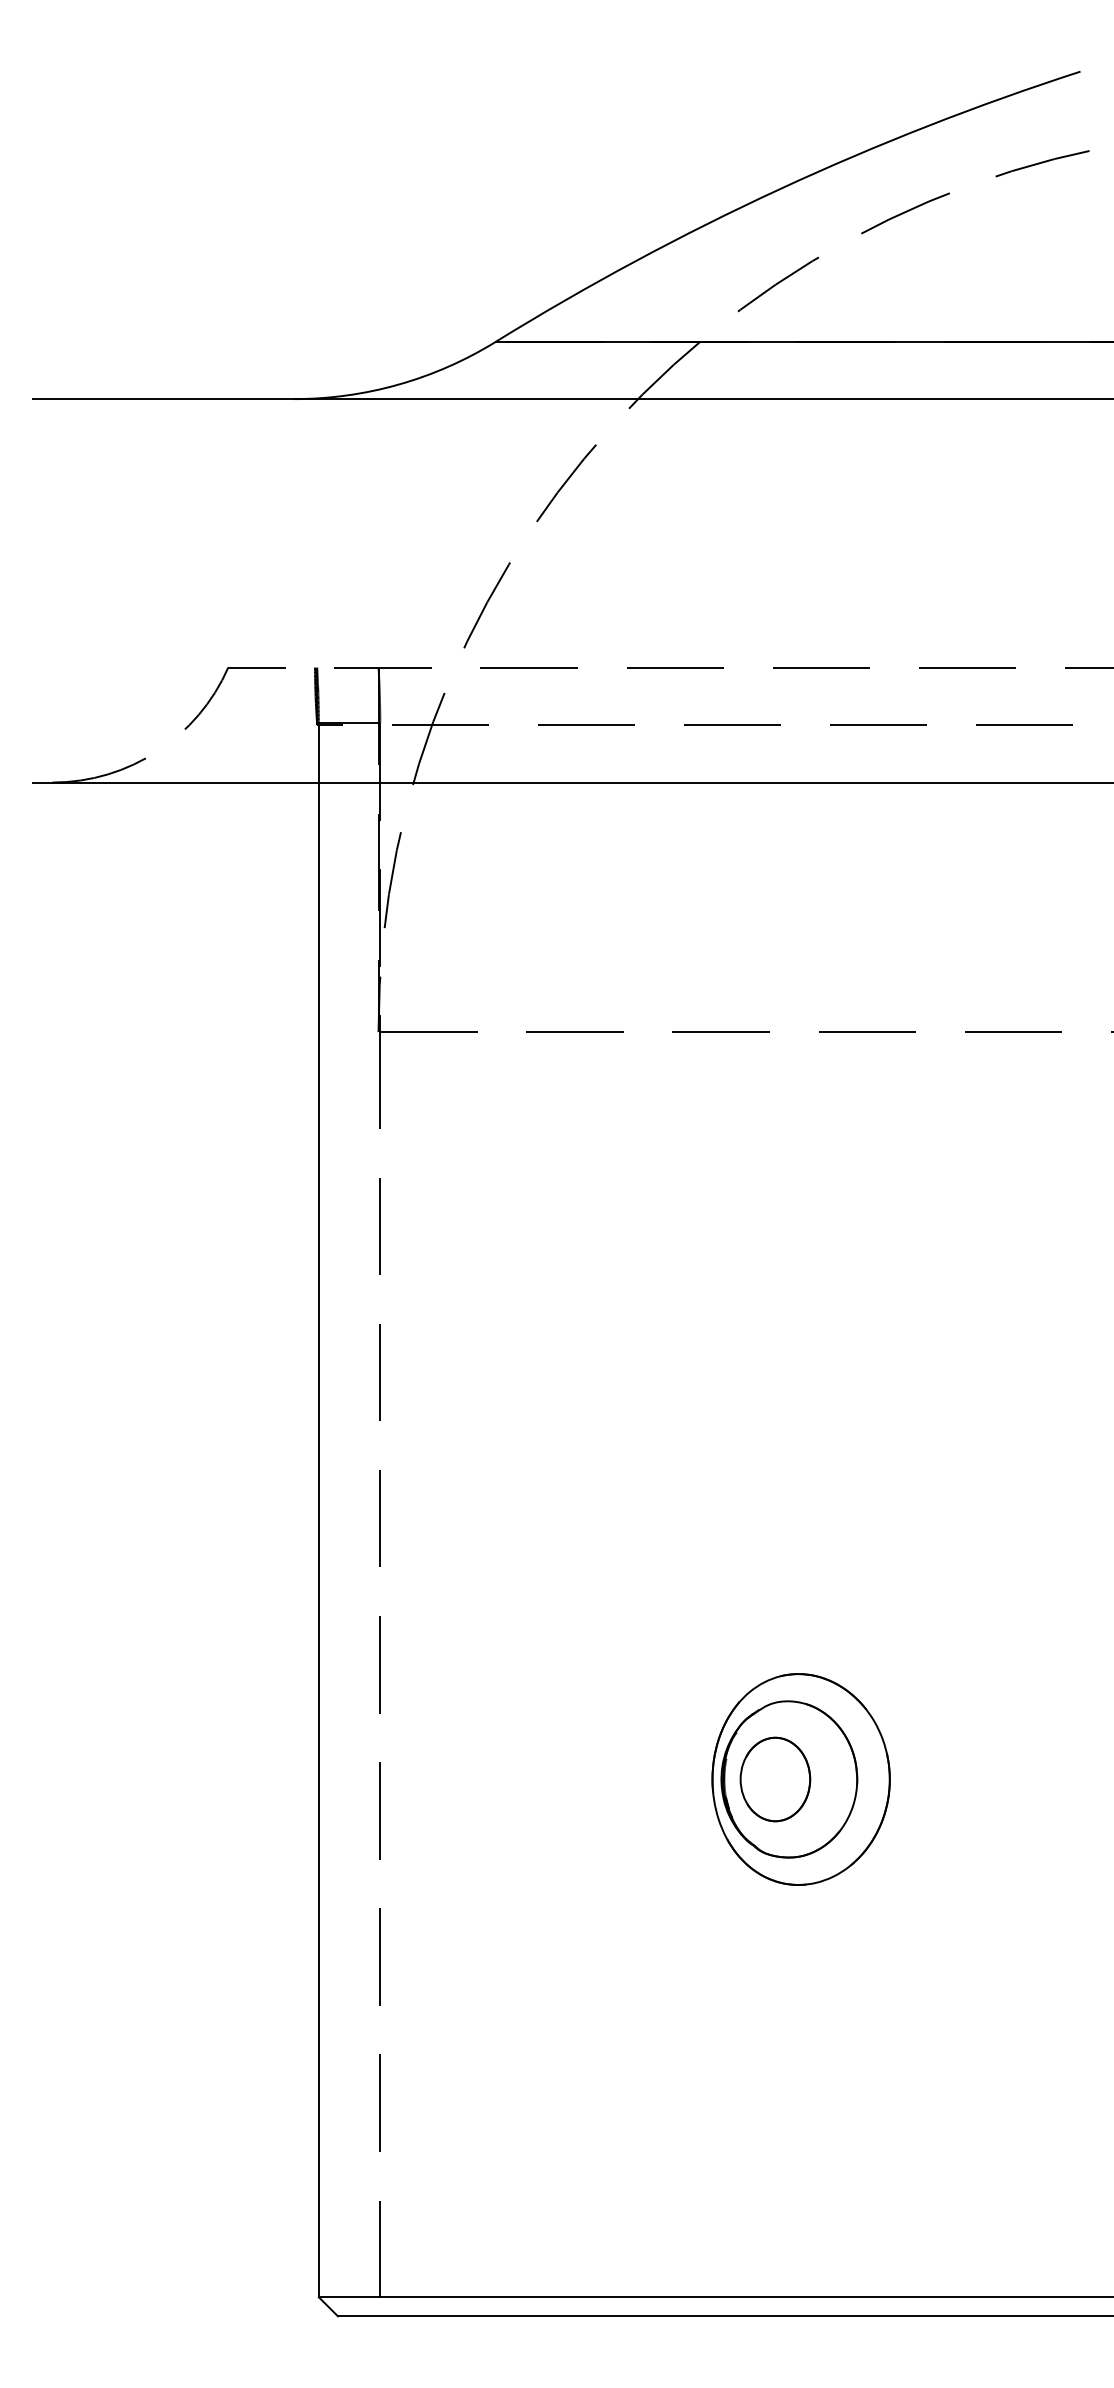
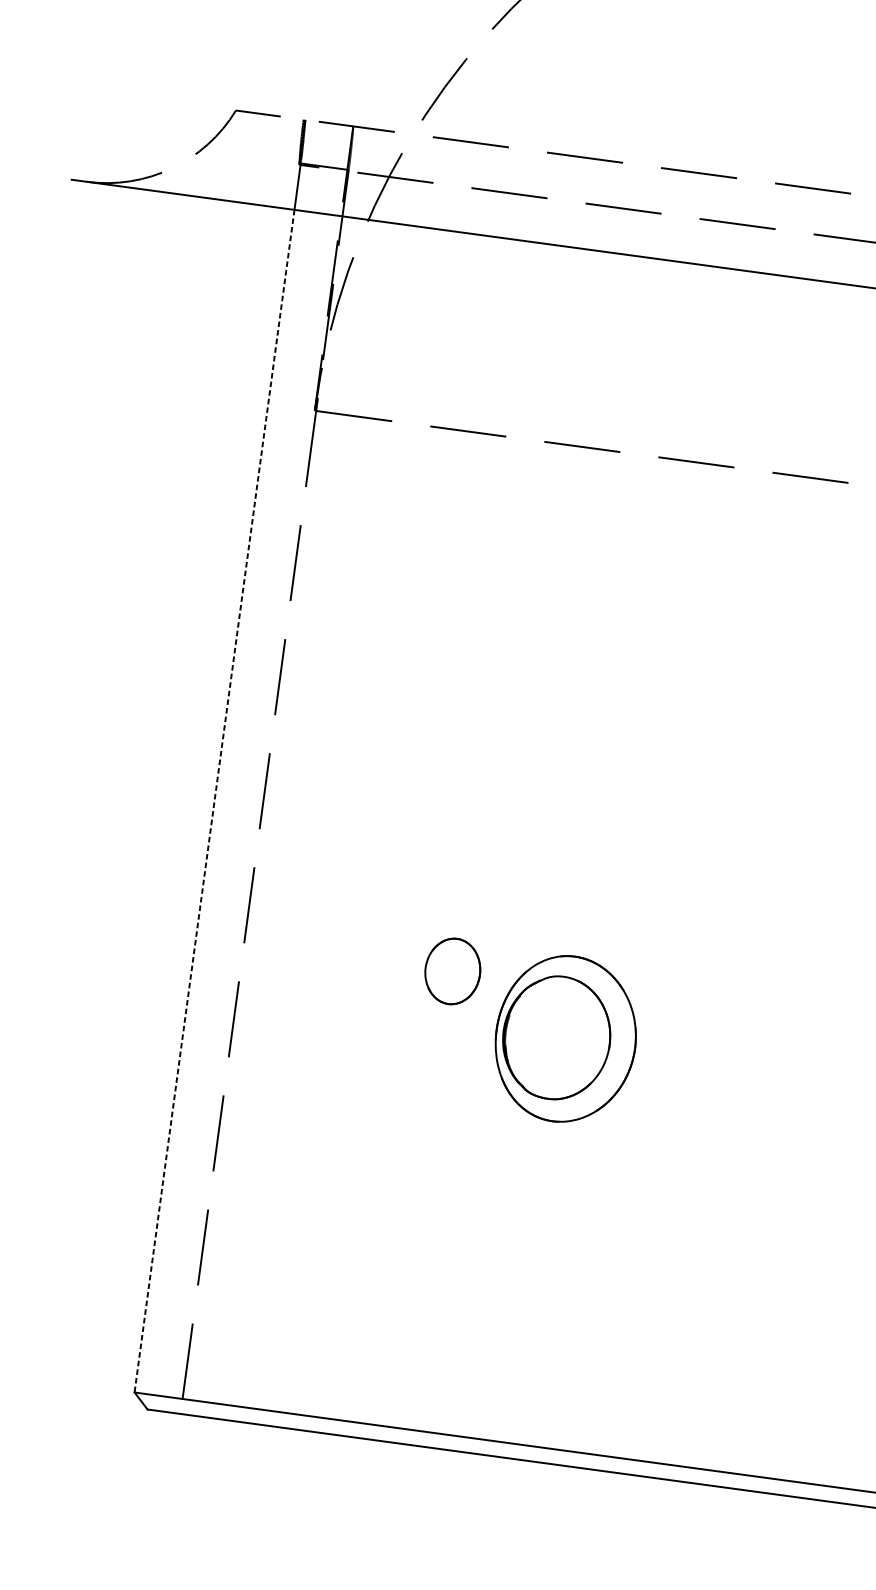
line: (318, 1540) -> (214, 801), solid -> dashed
part: (775, 1779) -> (452, 971), moved

